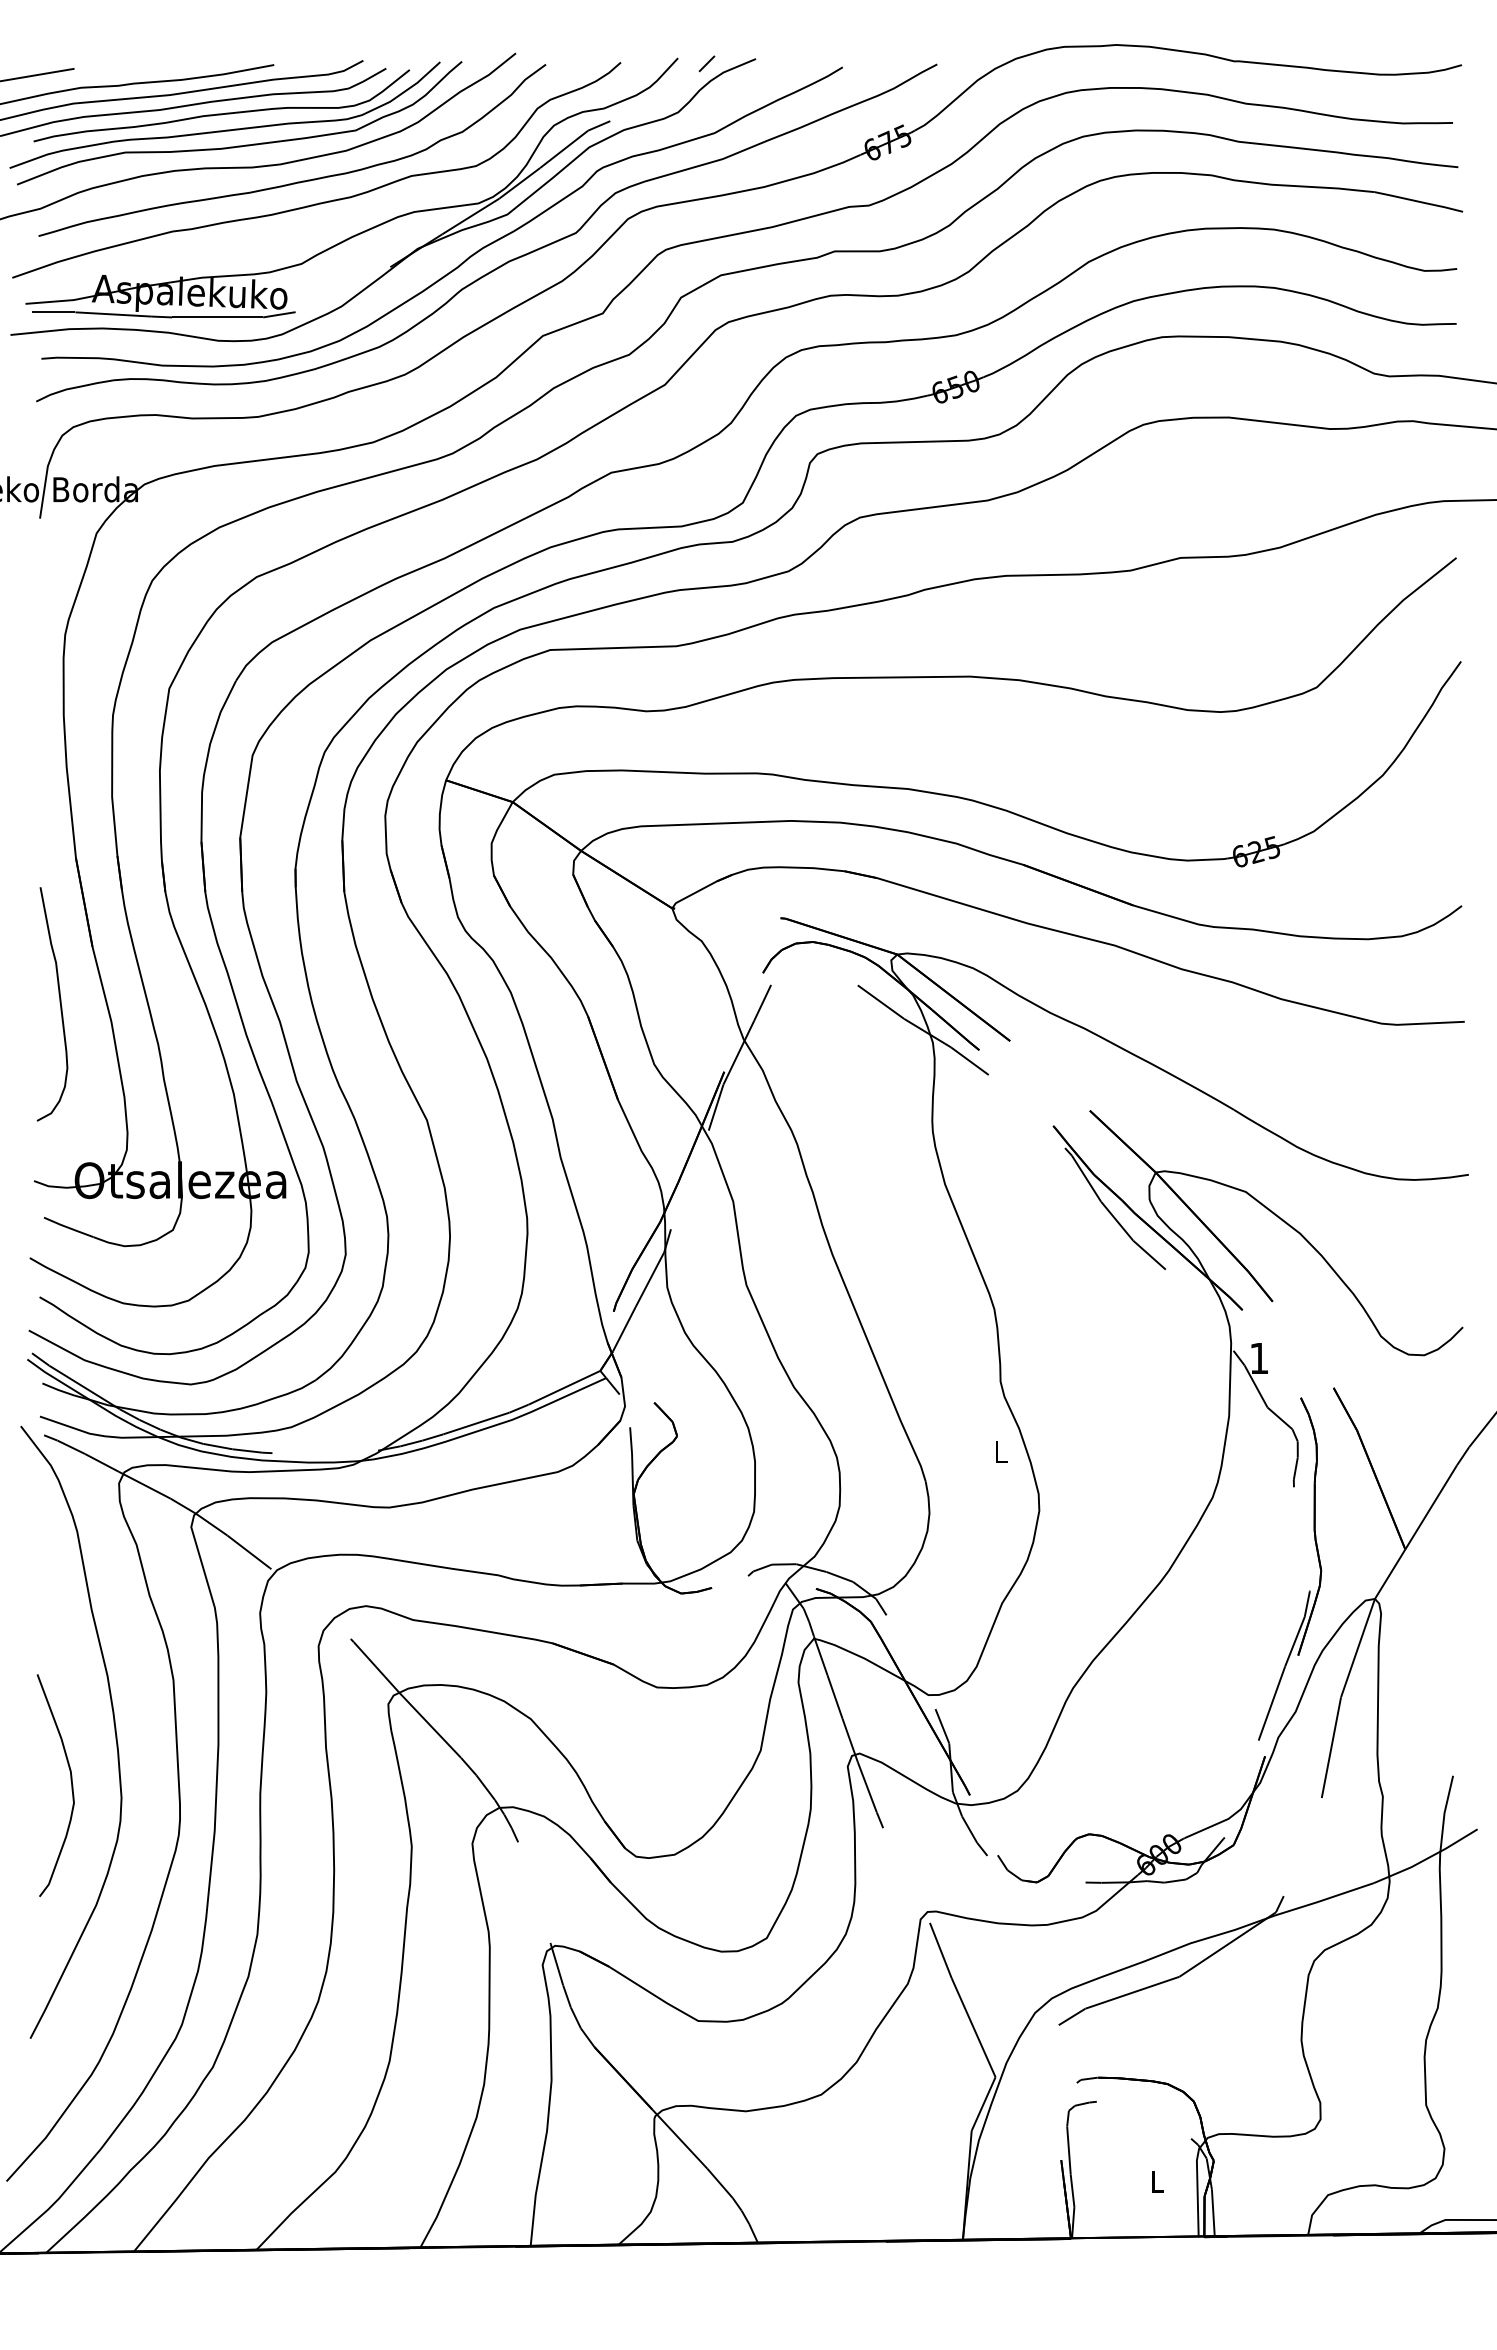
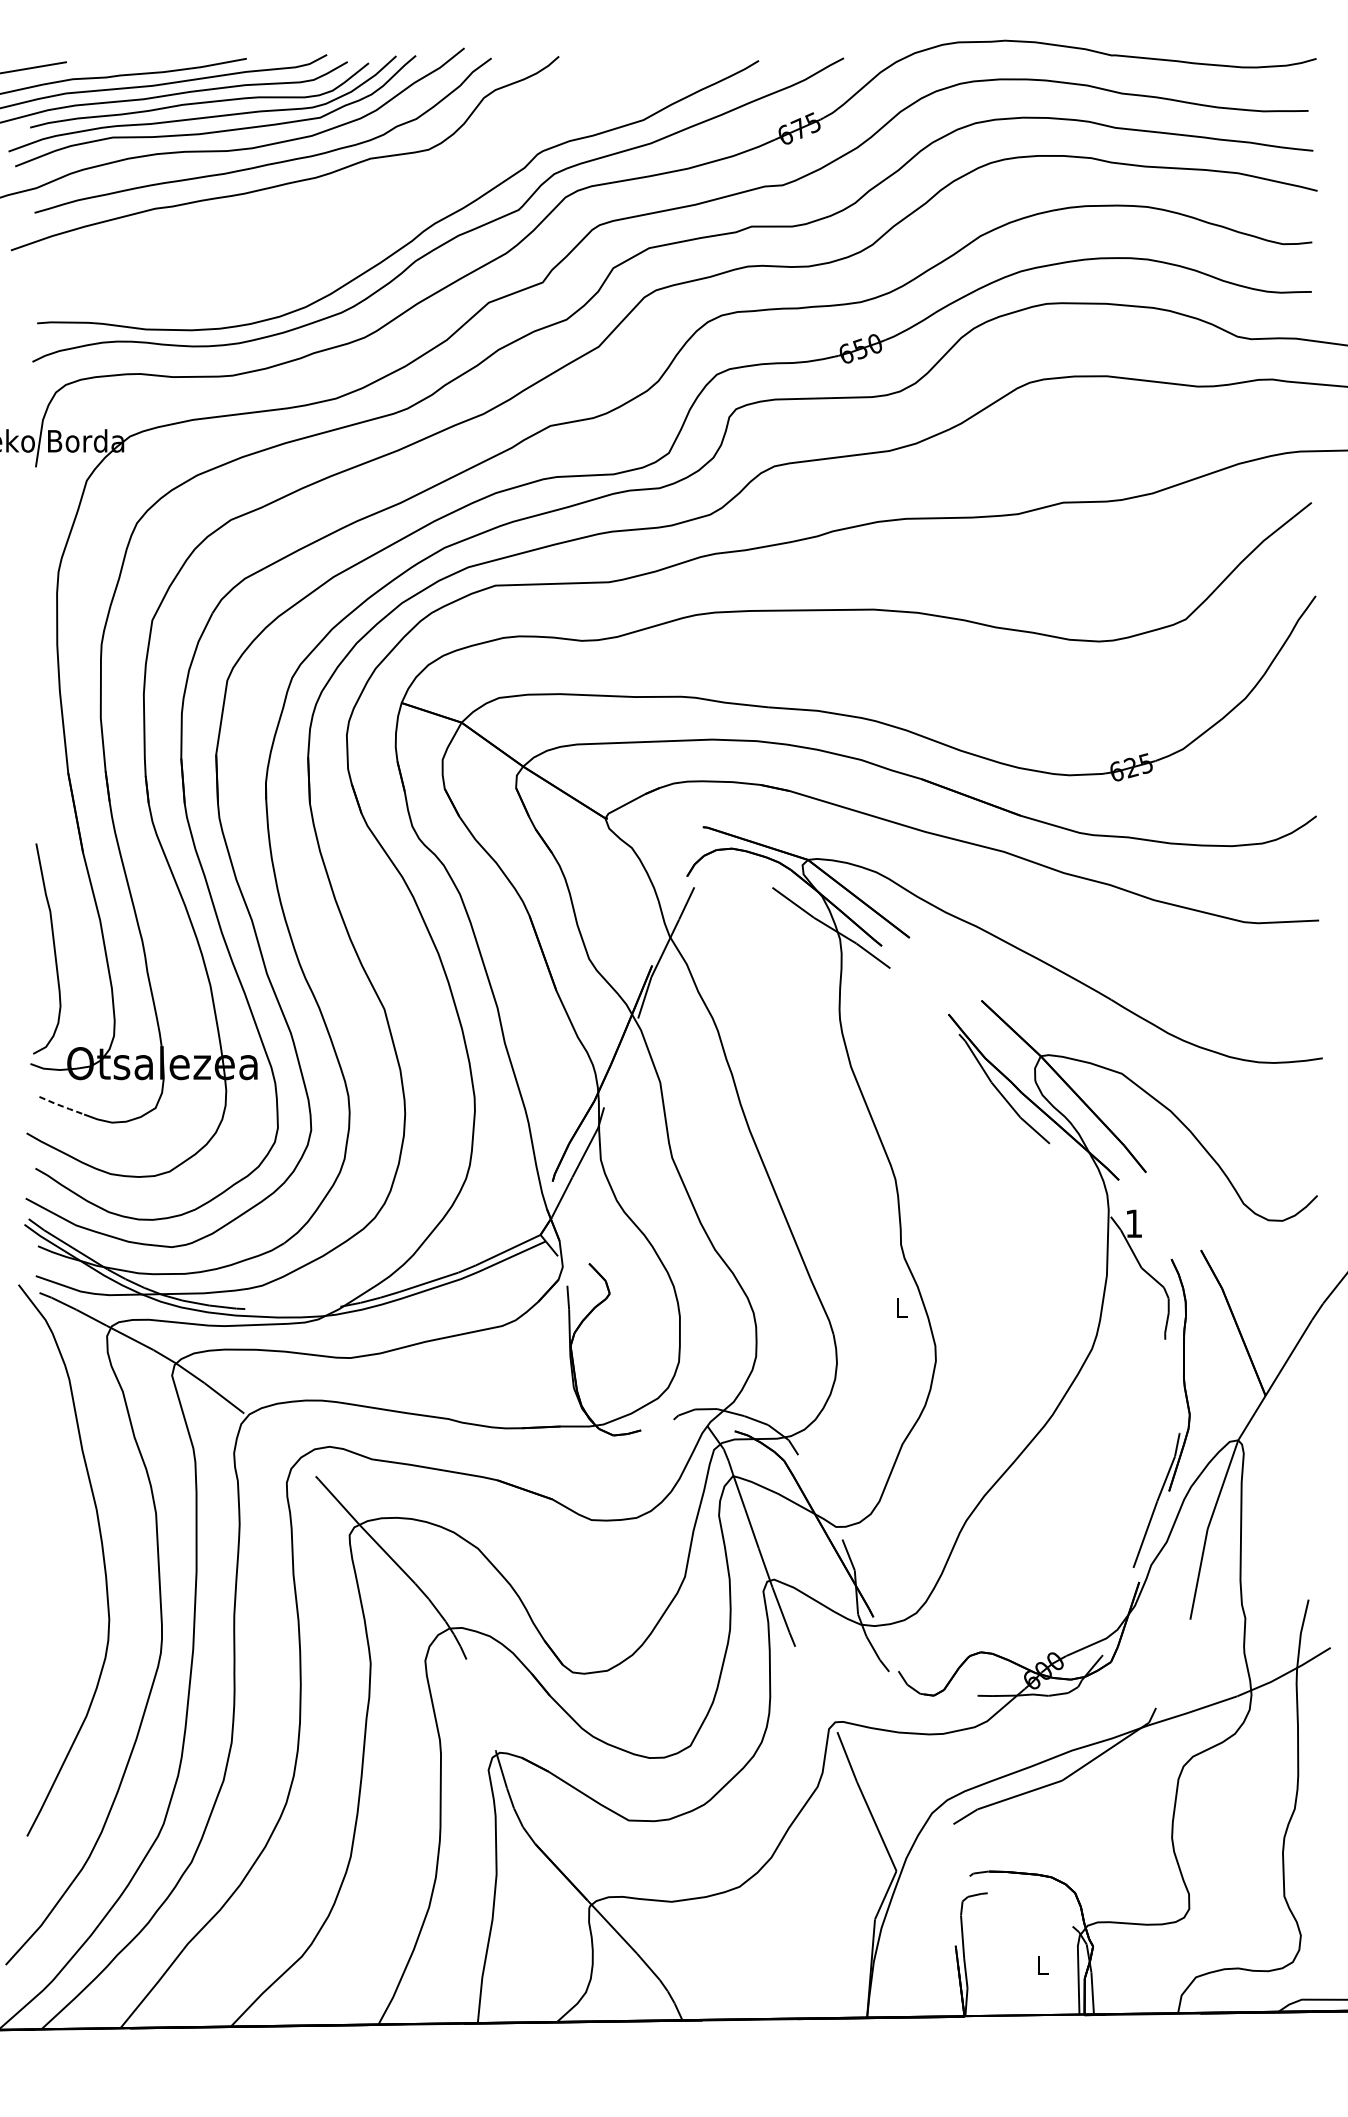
part: (391, 218) -> (352, 196), removed
curve: (59, 1003) -> (53, 948), moved
line: (68, 1227) -> (61, 1105), solid -> dashed
curve: (70, 1780) -> (63, 1603), removed

